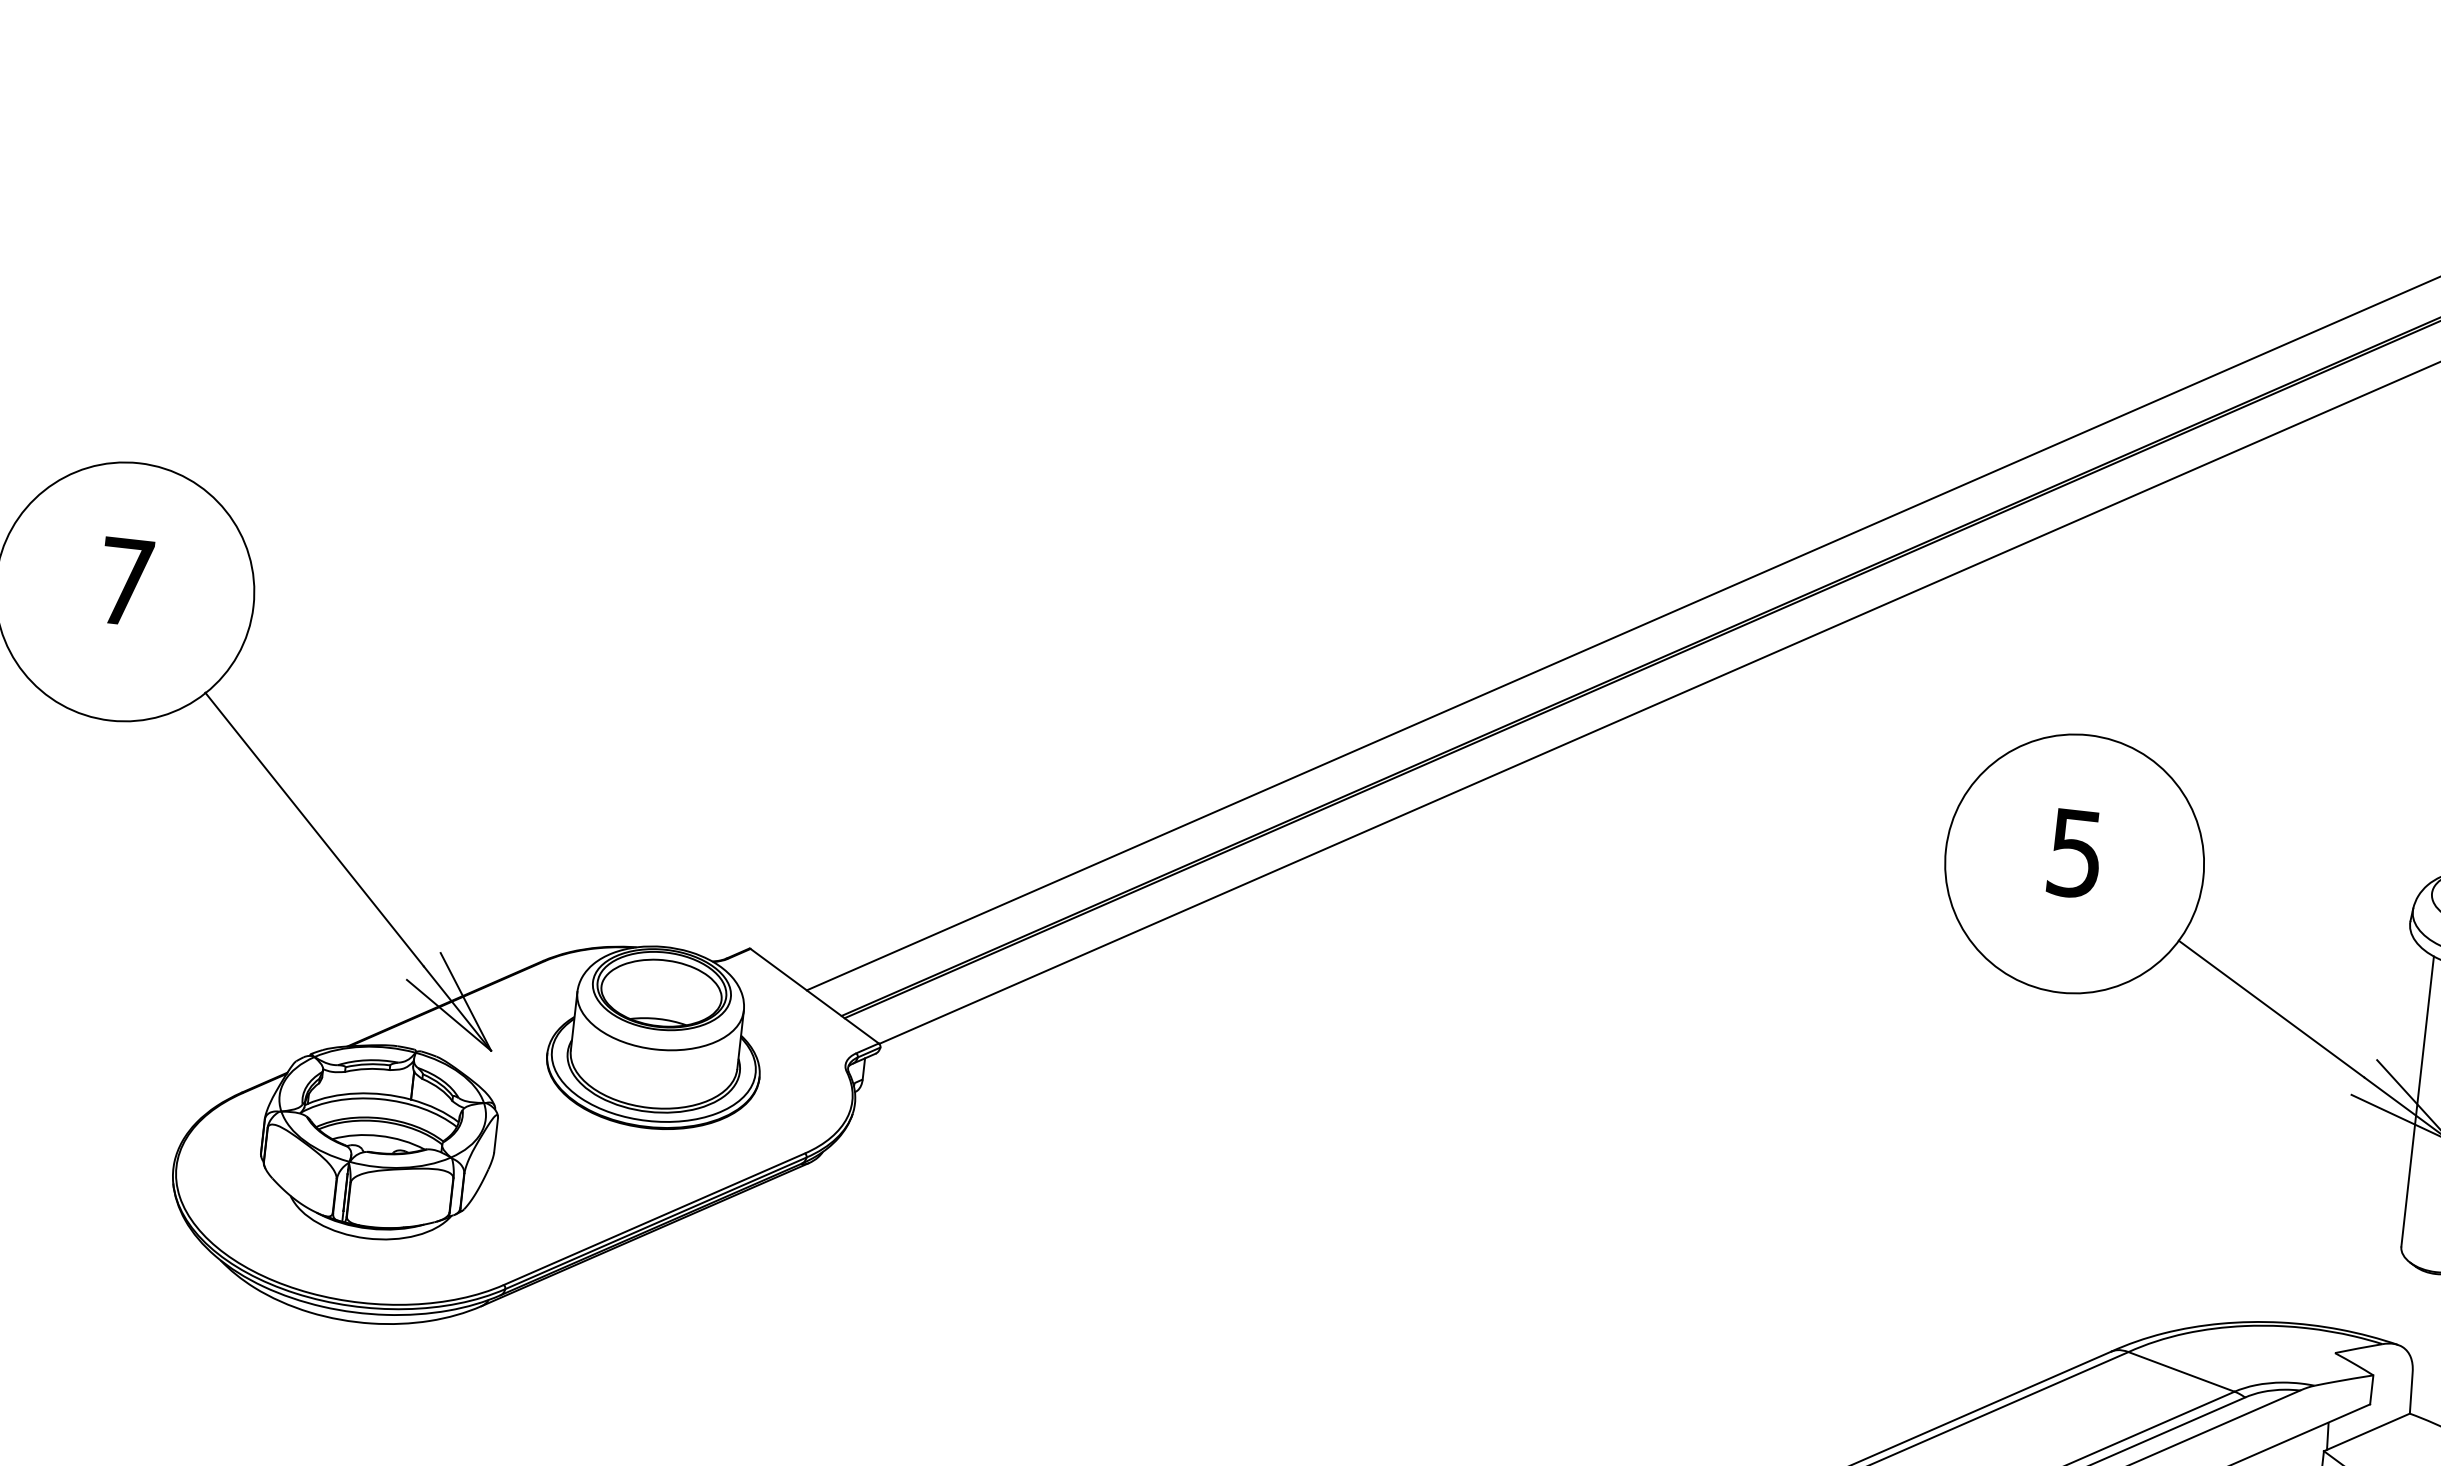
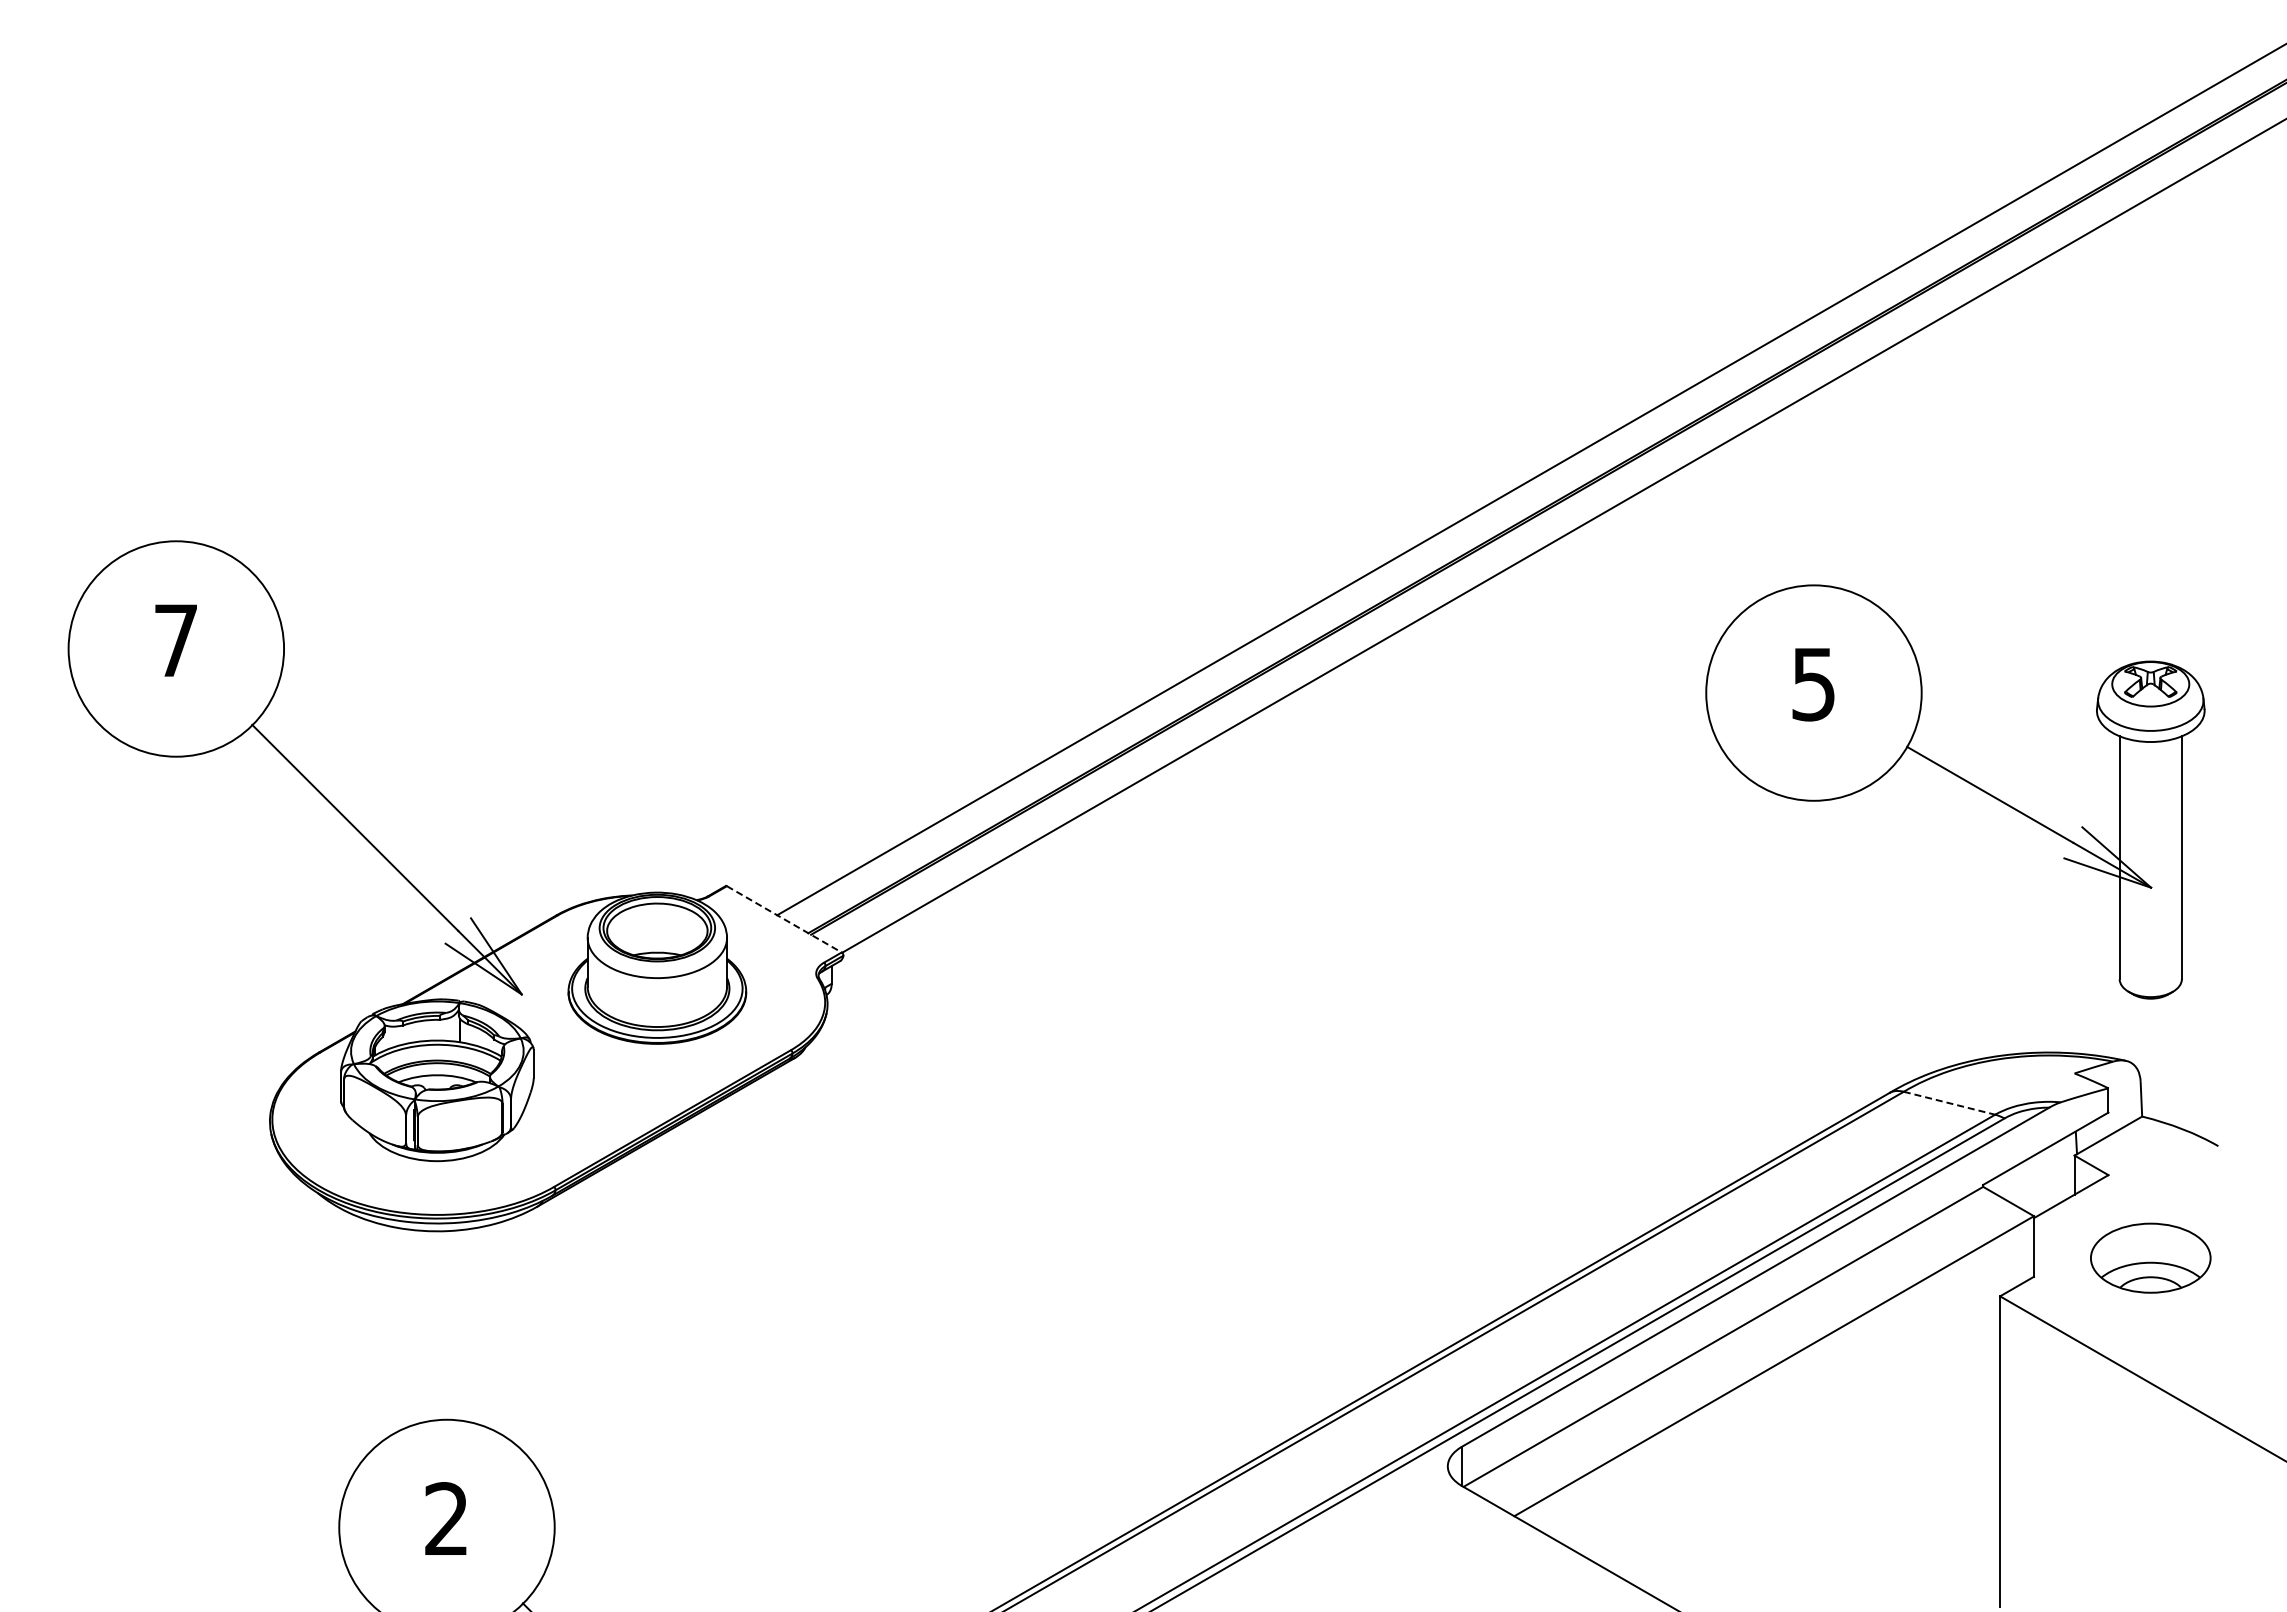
line: (814, 996) -> (784, 919), solid -> dashed
line: (2181, 1372) -> (1949, 1103), solid -> dashed

